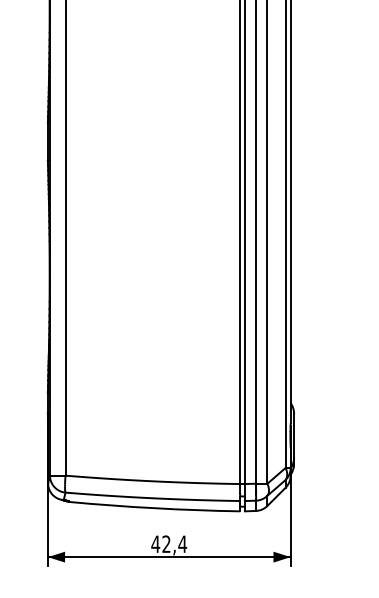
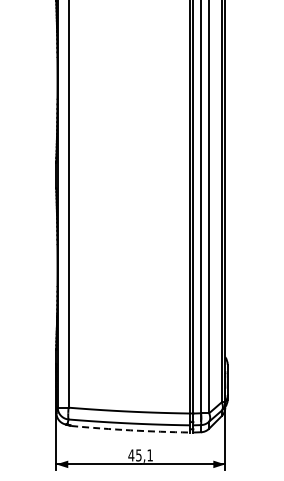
arc: (154, 508) -> (130, 430), solid -> dashed
text: (174, 544) -> (144, 455), 42,4 -> 45,1

